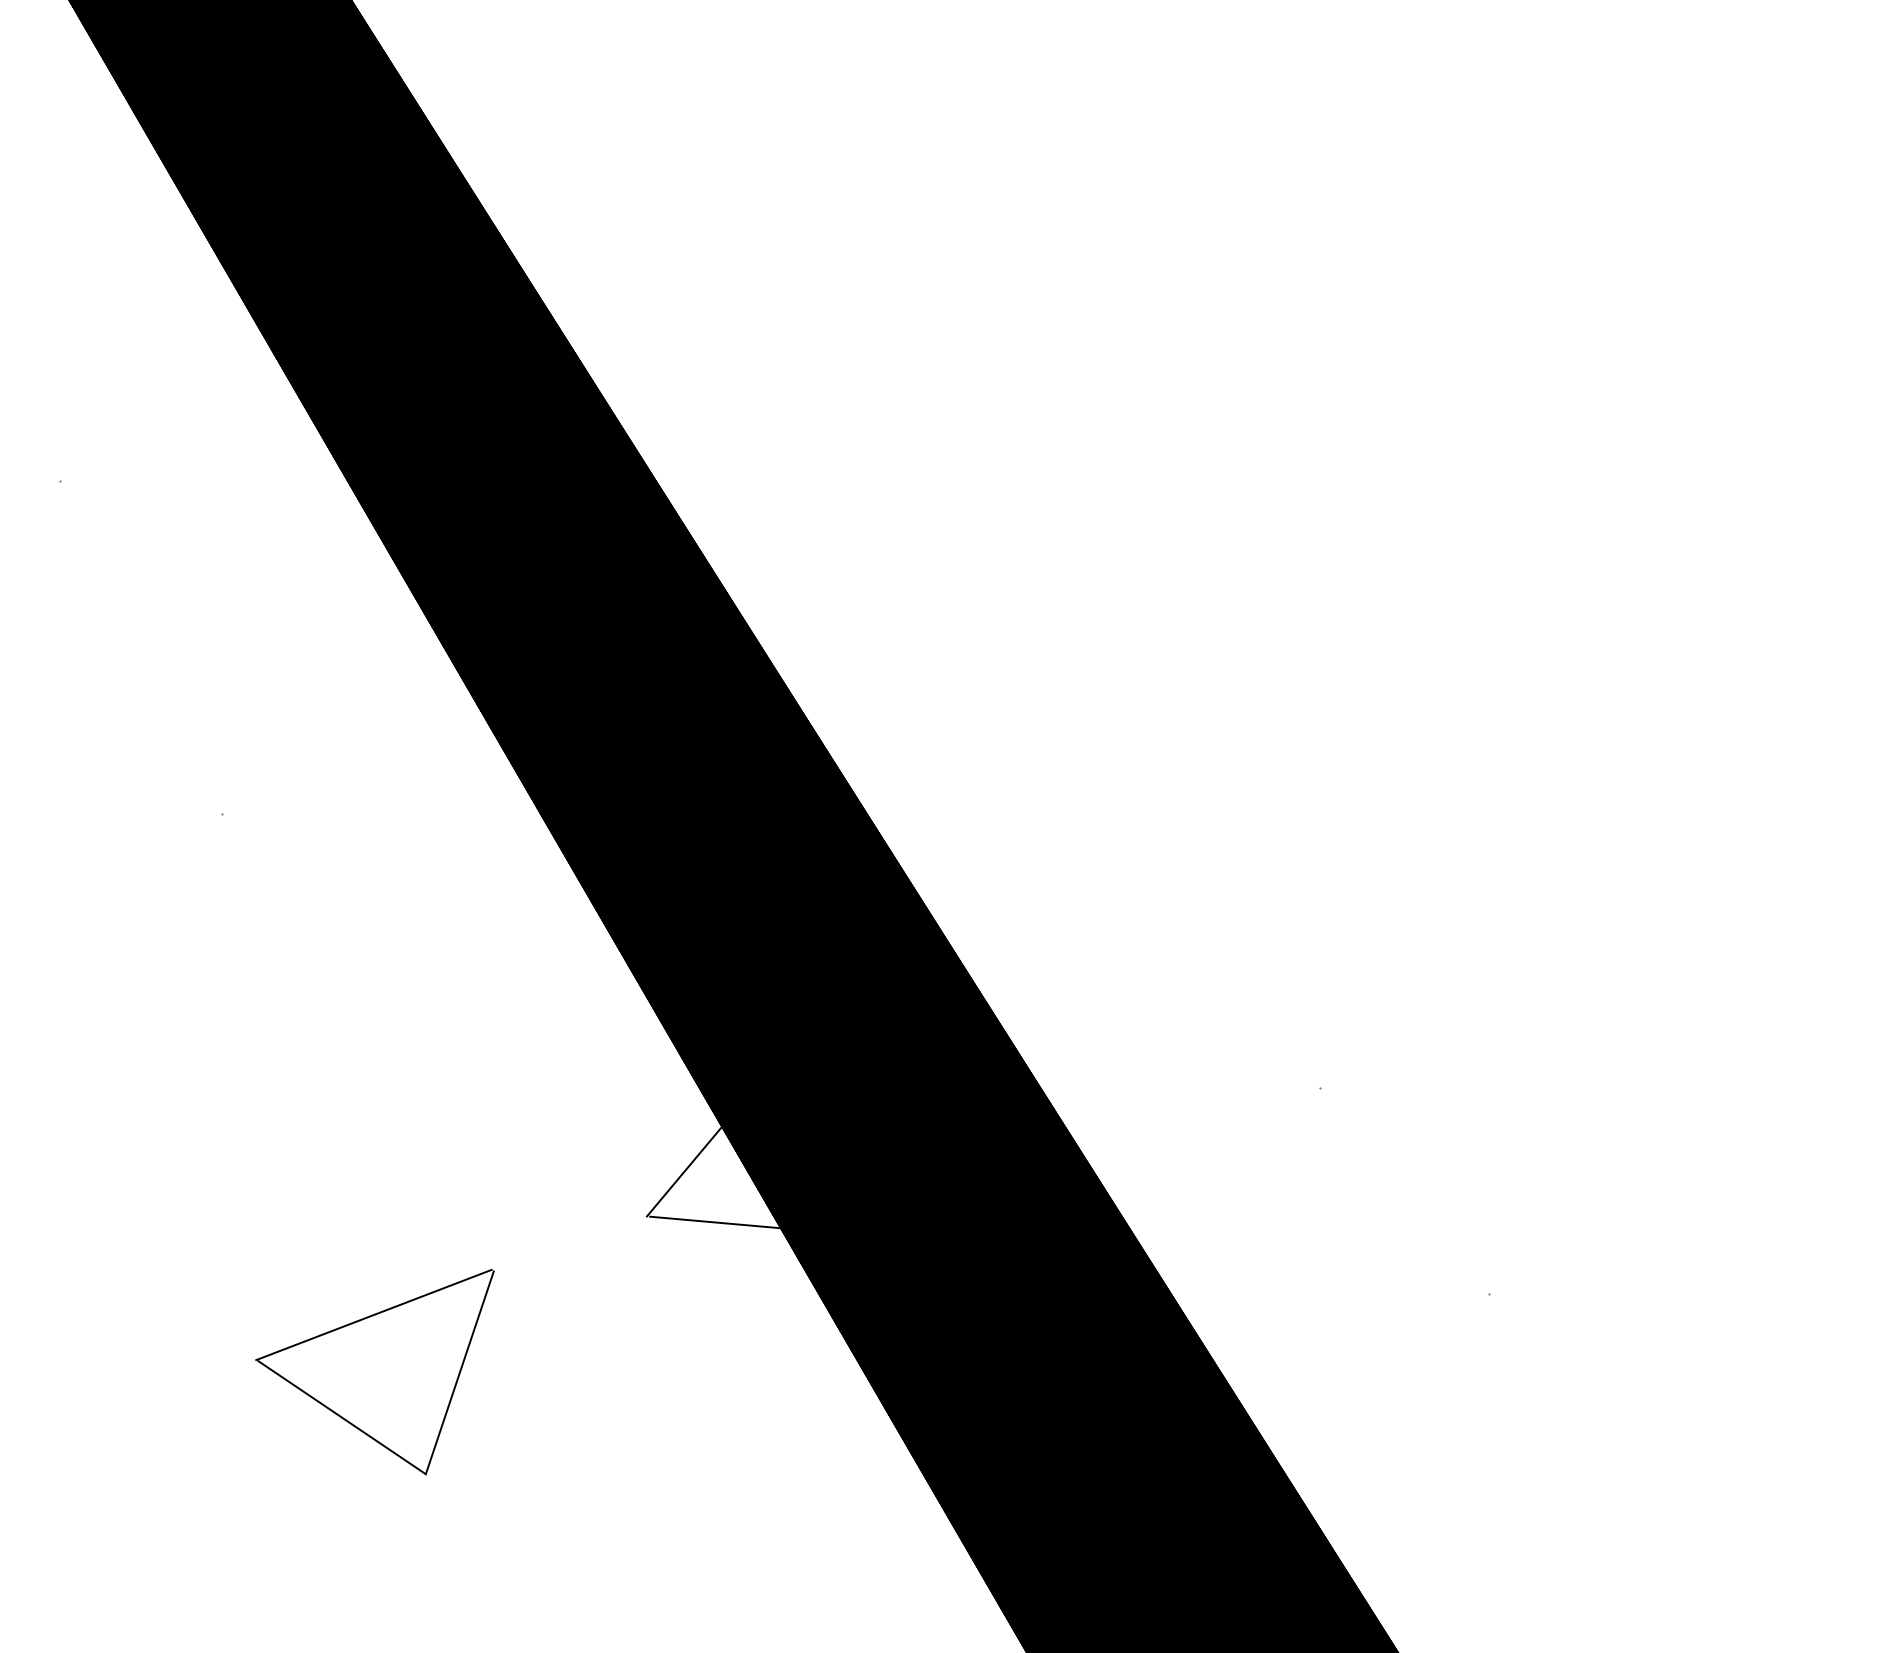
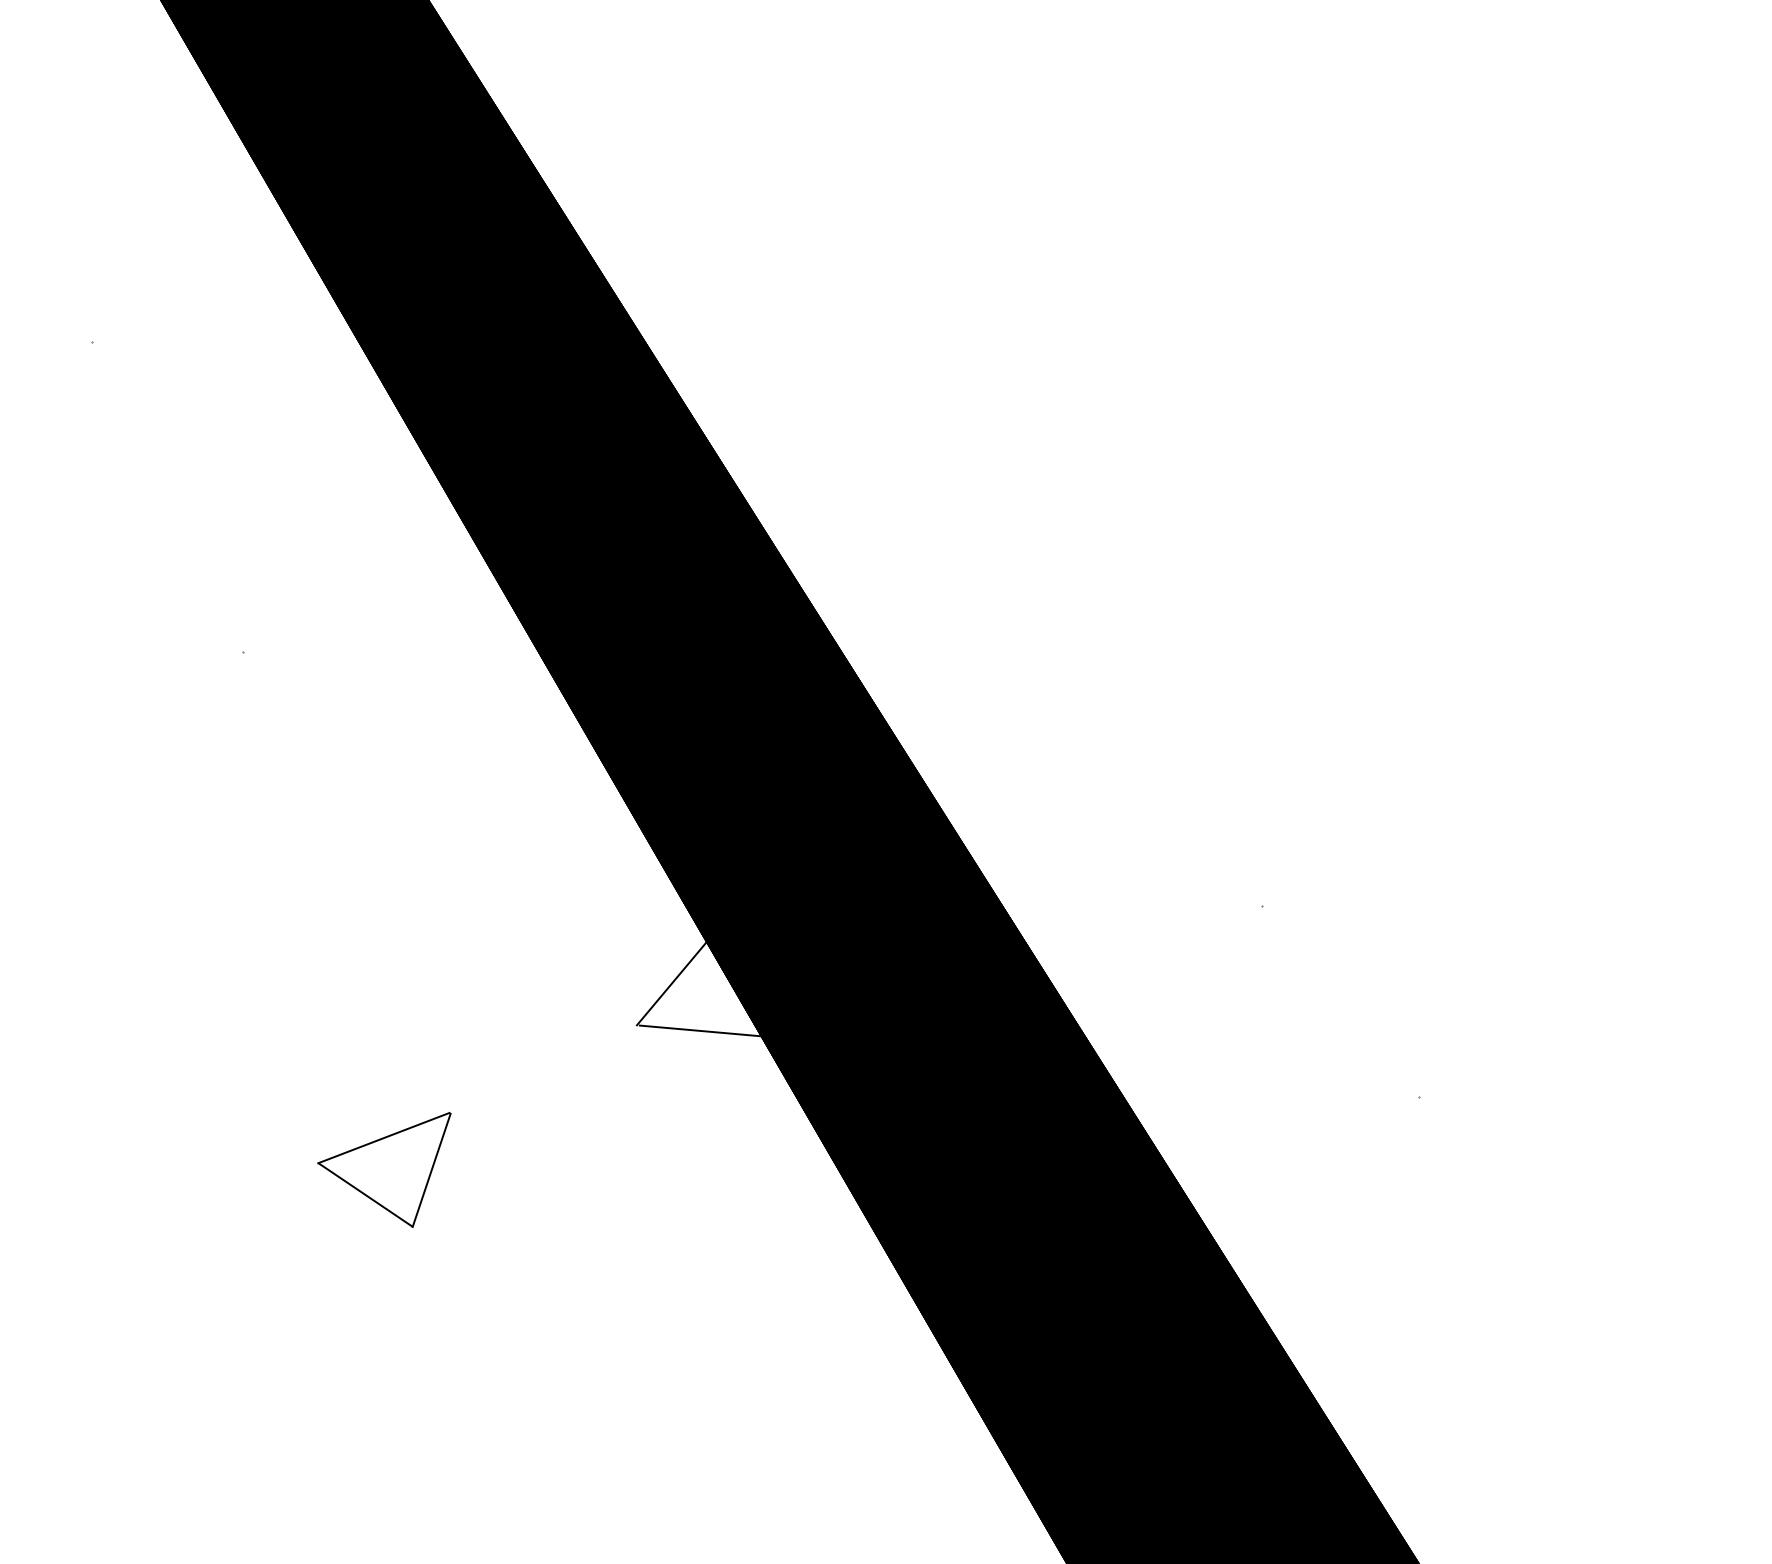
part: (375, 1371) -> (384, 1169), size x0.6

